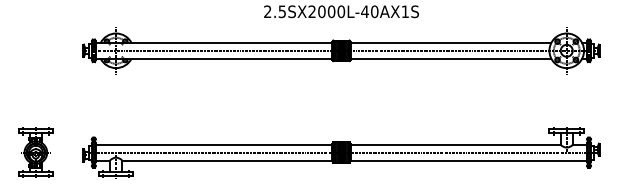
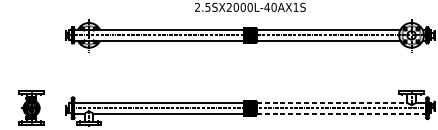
line: (456, 144) -> (332, 102), solid -> dashed
line: (469, 160) -> (341, 113), solid -> dashed

